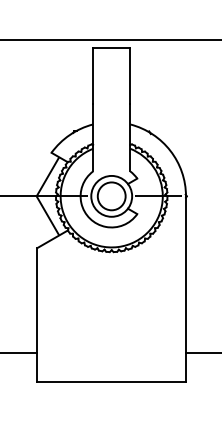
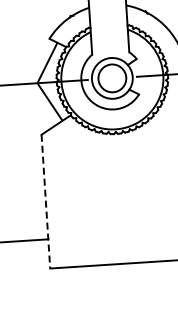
line: (37, 315) -> (45, 202), solid -> dashed

